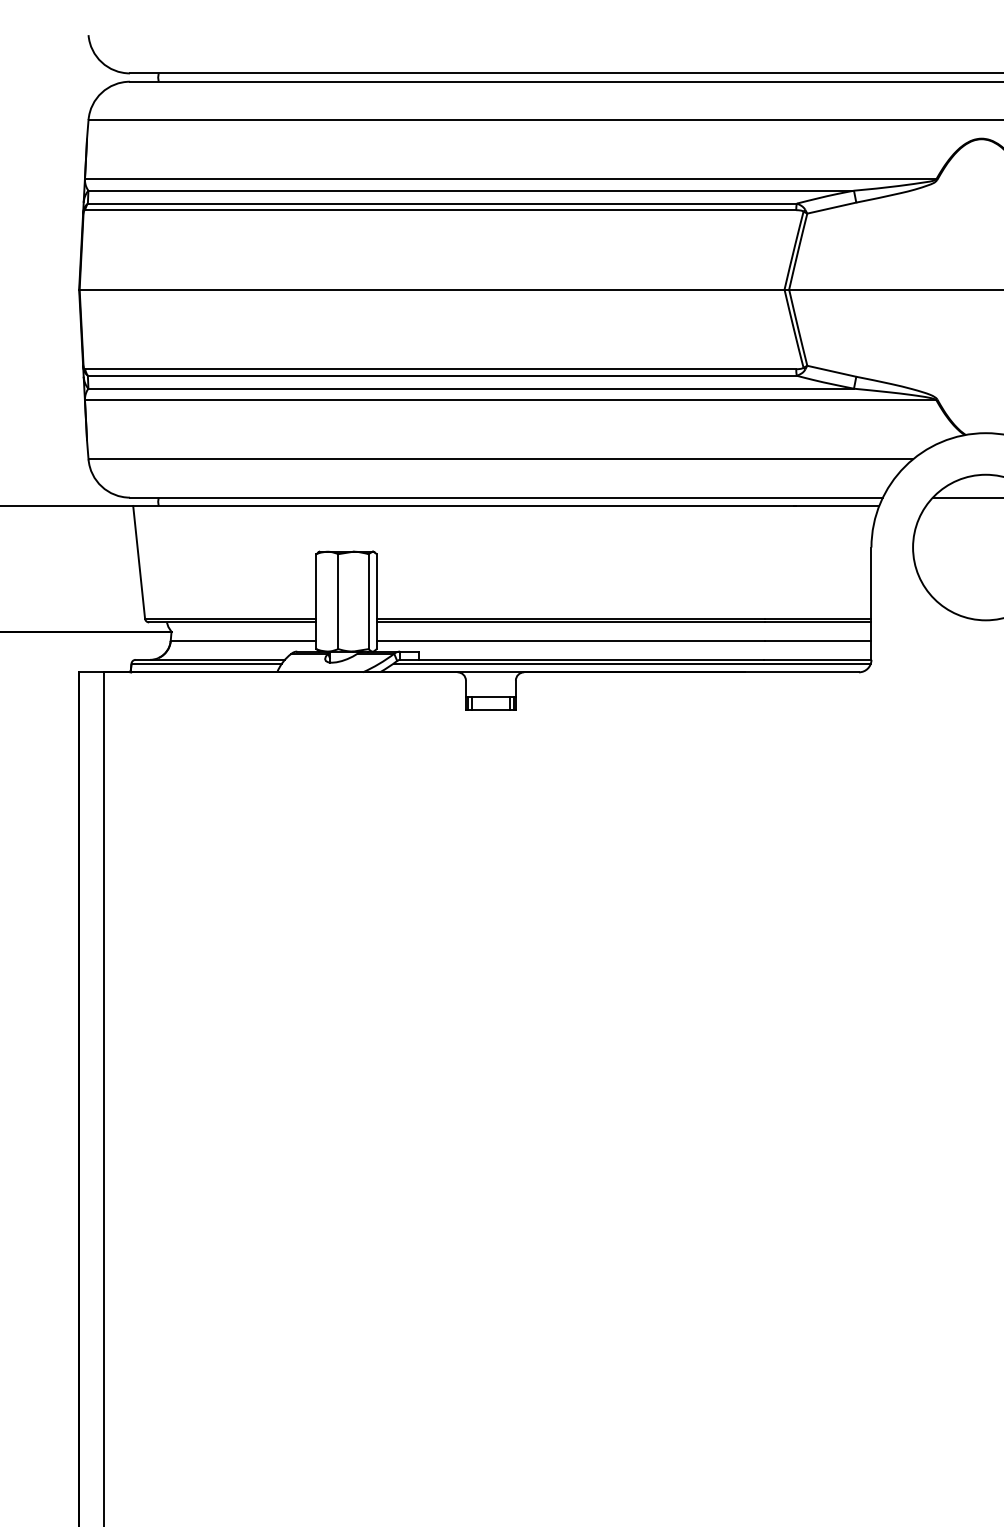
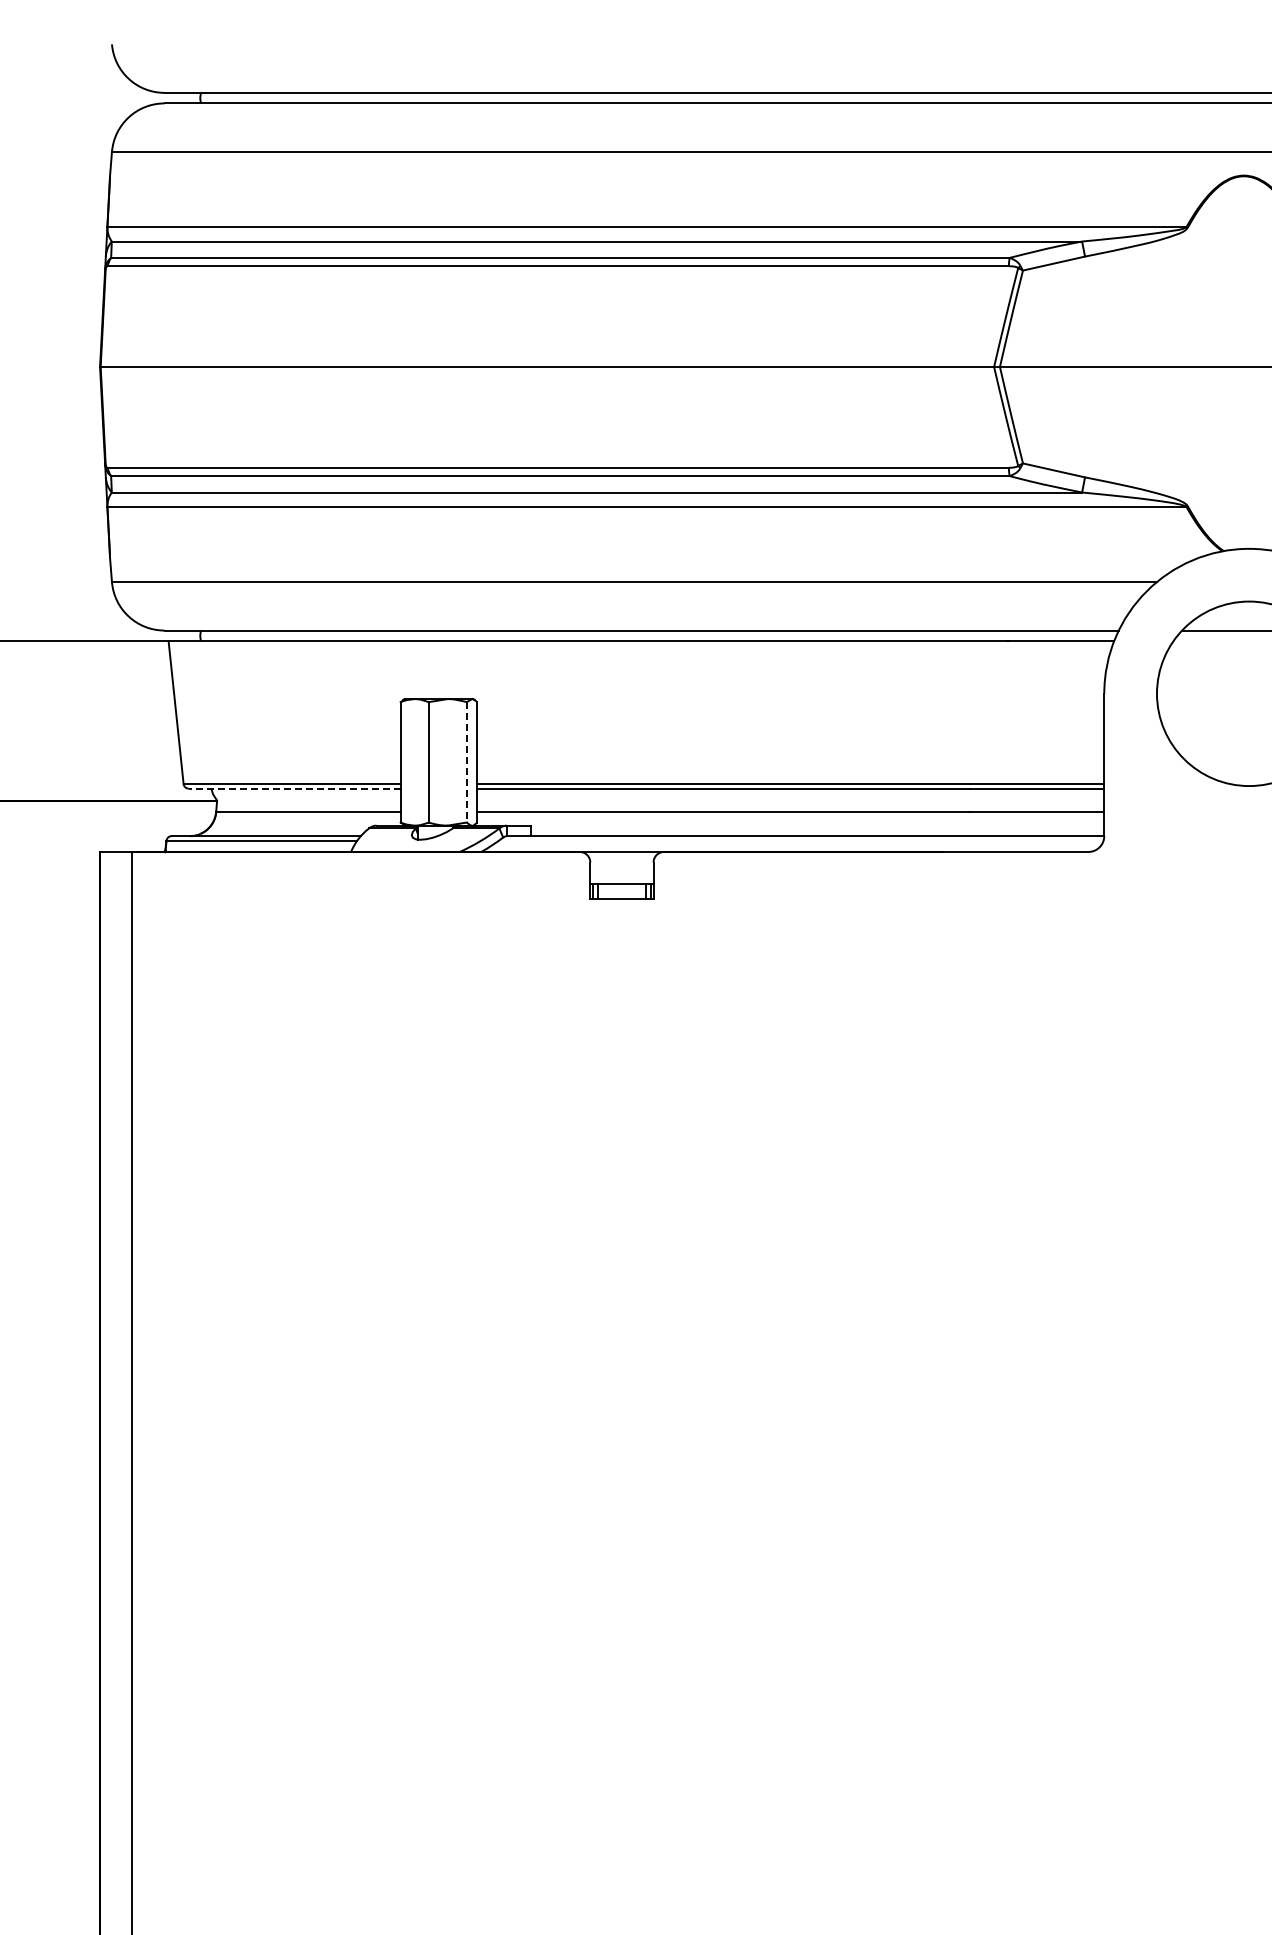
line: (368, 601) -> (466, 762), solid -> dashed
line: (232, 622) -> (294, 788), solid -> dashed
line: (631, 664) -> (800, 841), removed

